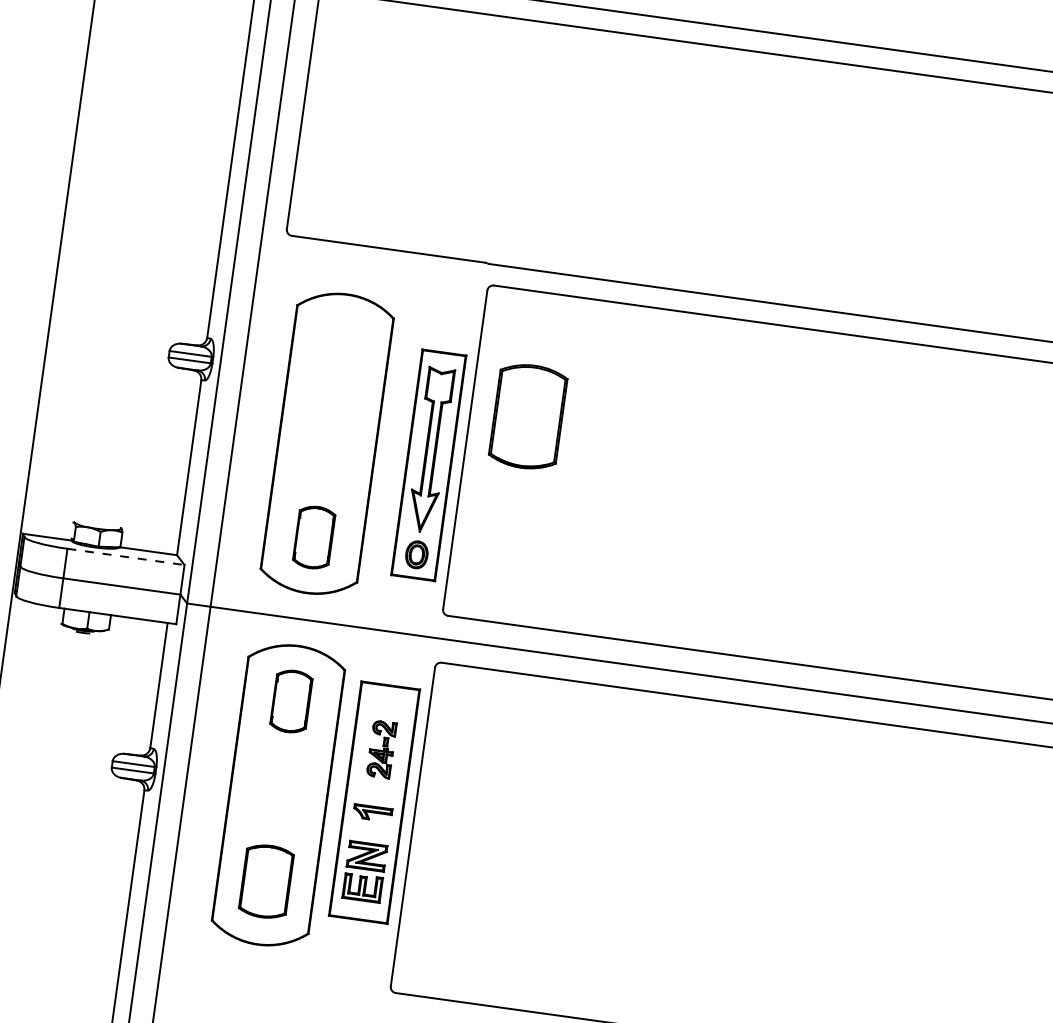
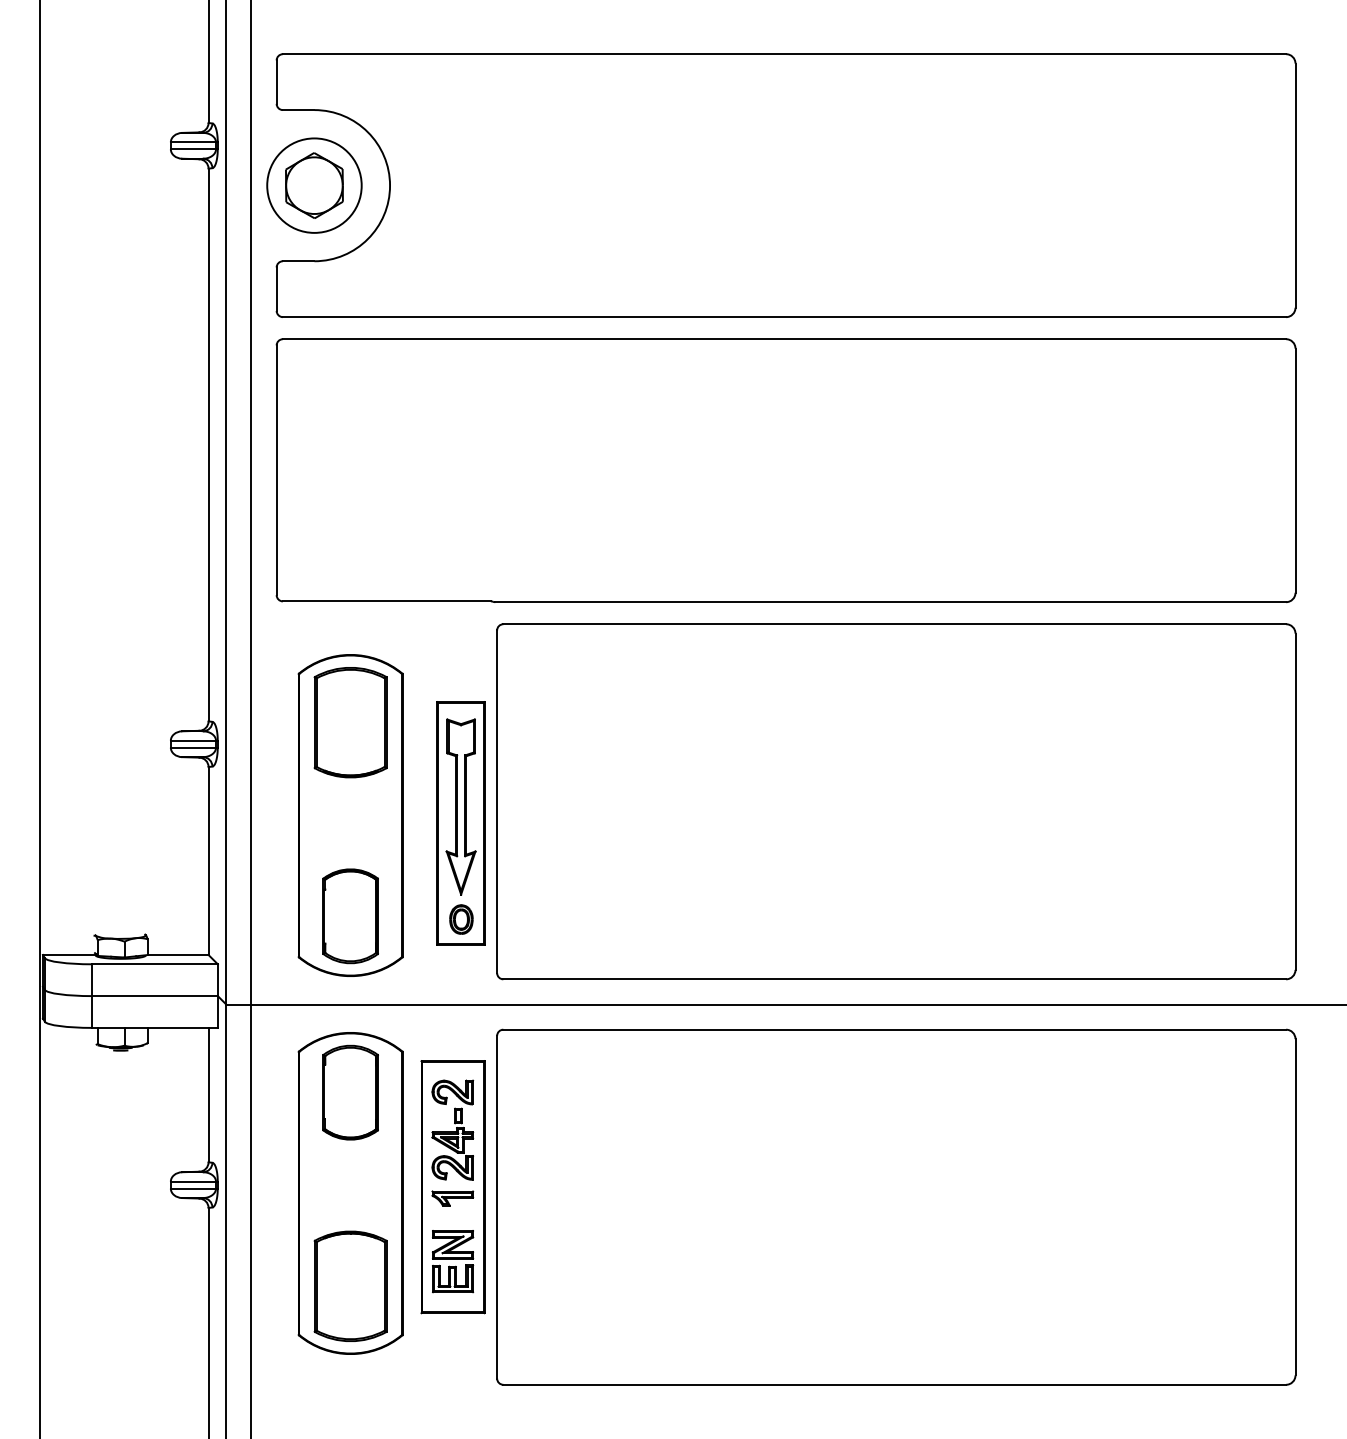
part: (528, 416) -> (350, 722), moved
part: (314, 537) -> (350, 916), size x1.43
line: (125, 557) -> (154, 964), dashed -> solid
part: (291, 701) -> (350, 1092), size x1.43
part: (381, 748) -> (452, 1129), size x1.67
part: (266, 880) -> (350, 1285), size x1.43

